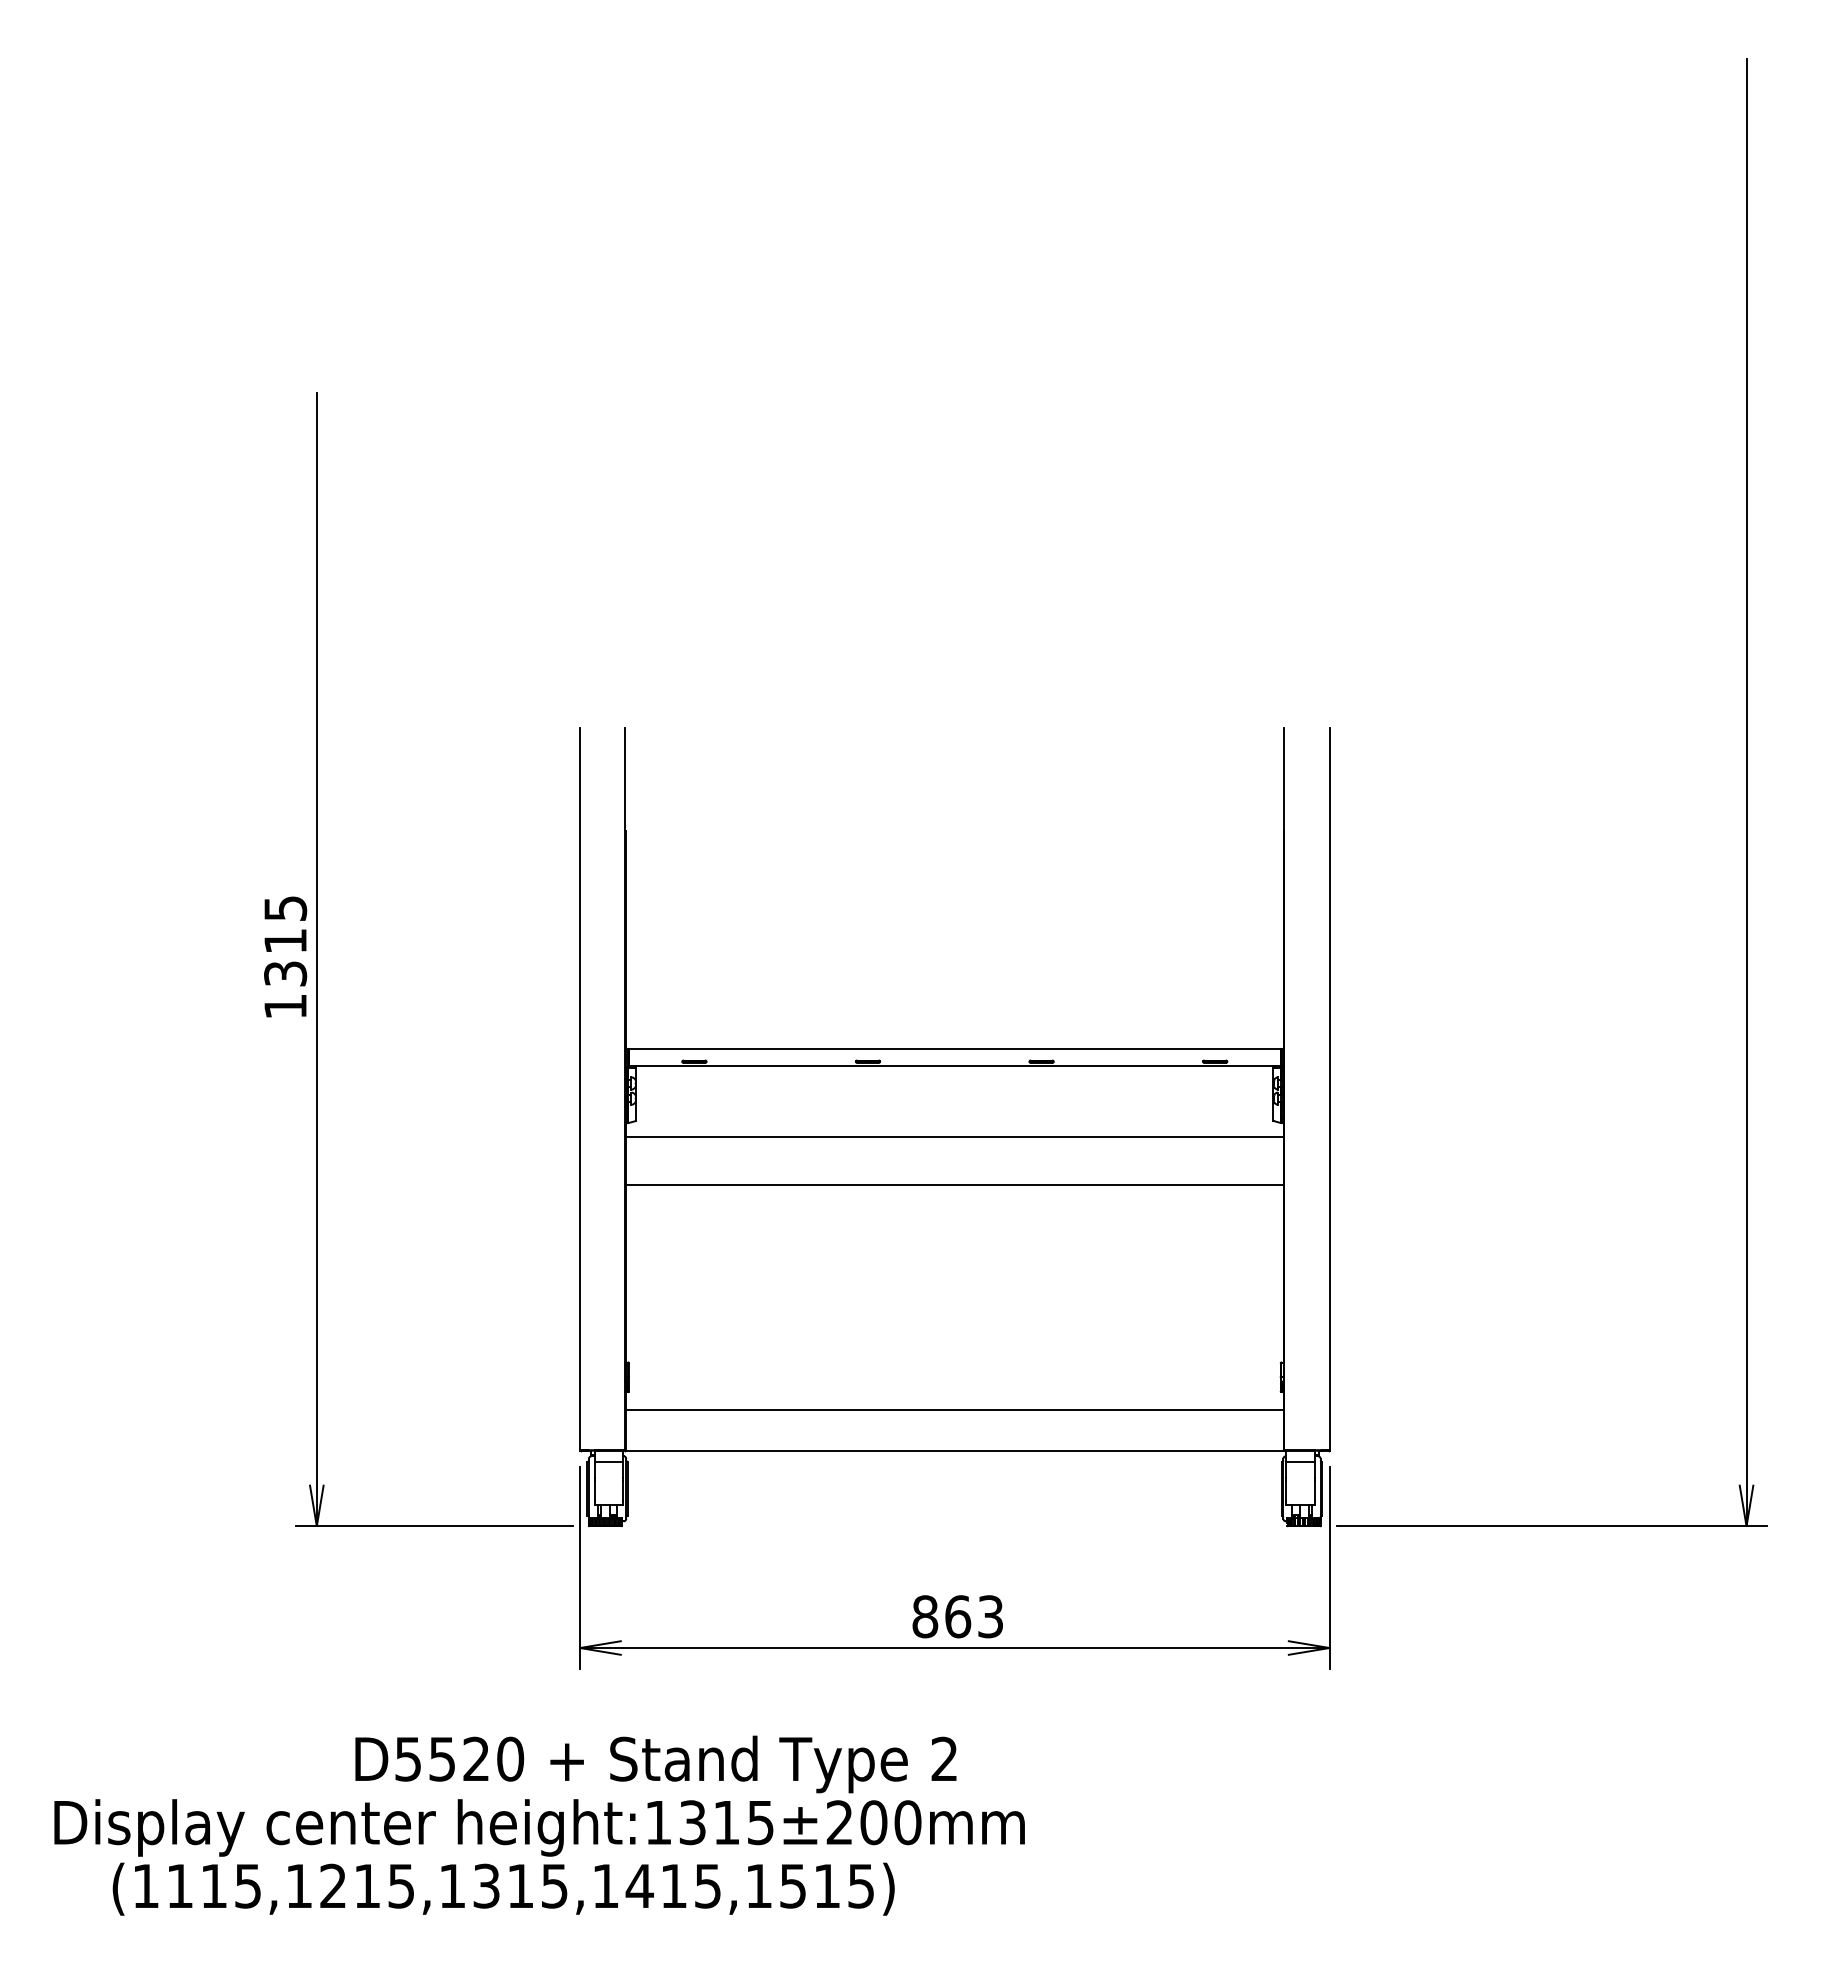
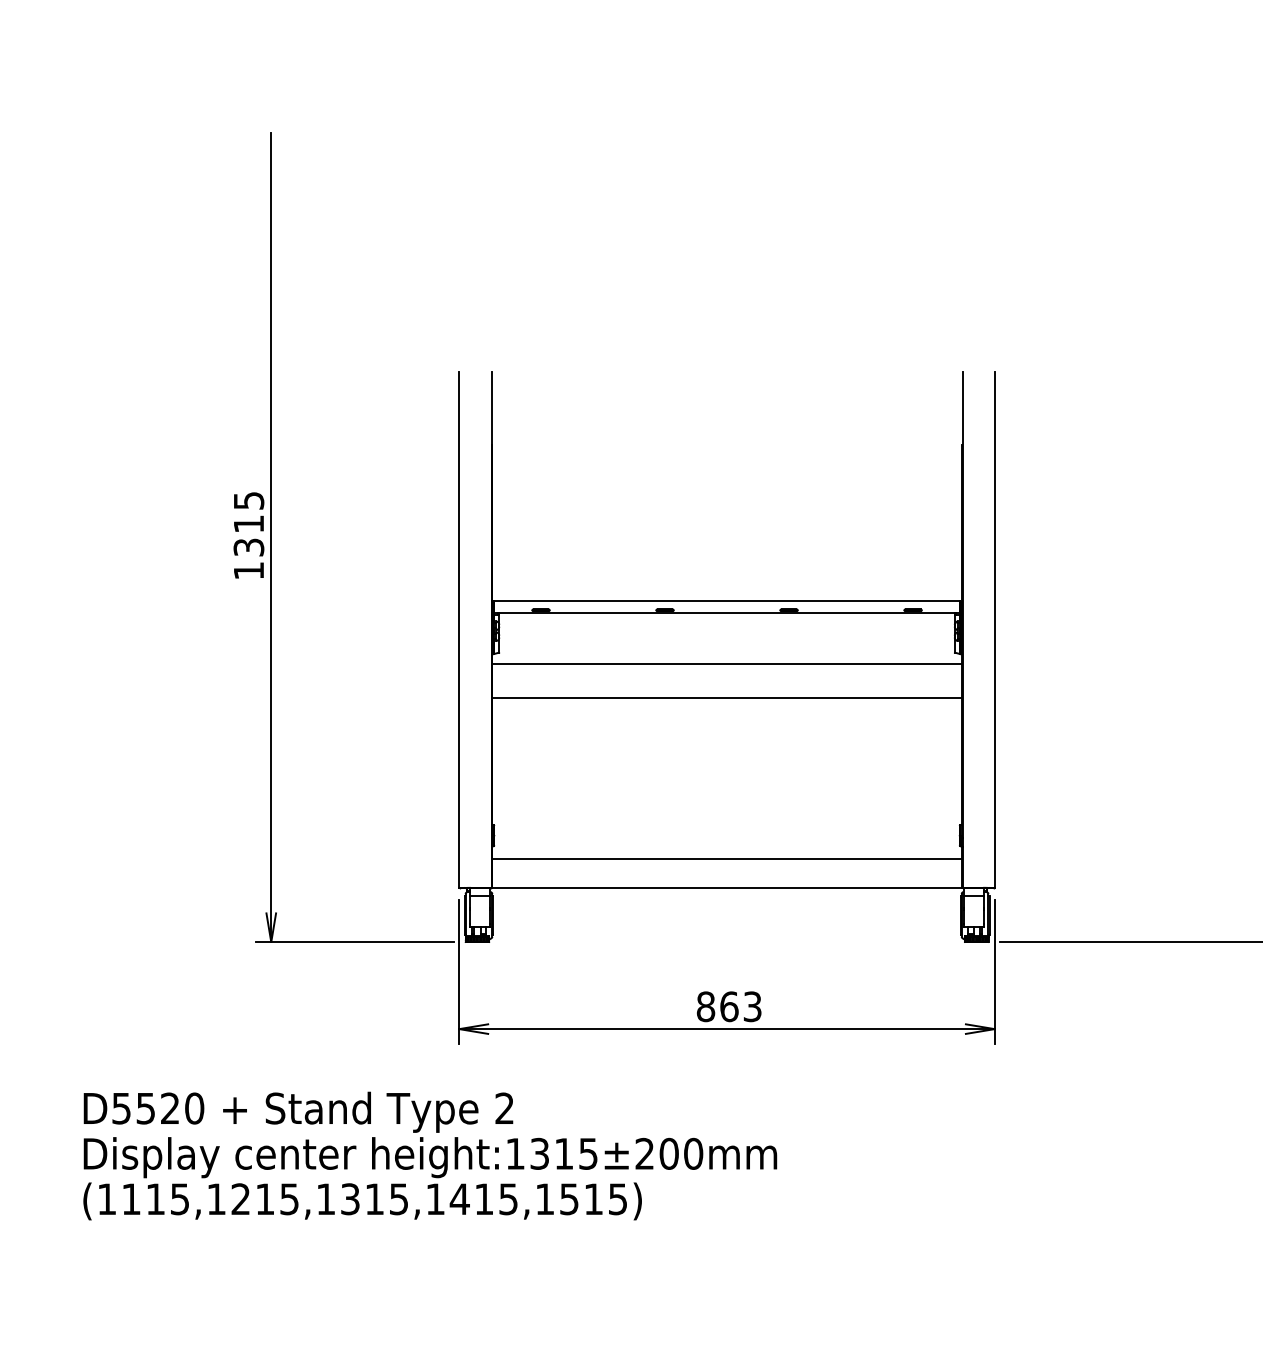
text: (655, 1764) -> (298, 1112), moved
text: (503, 1888) -> (362, 1200), moved

